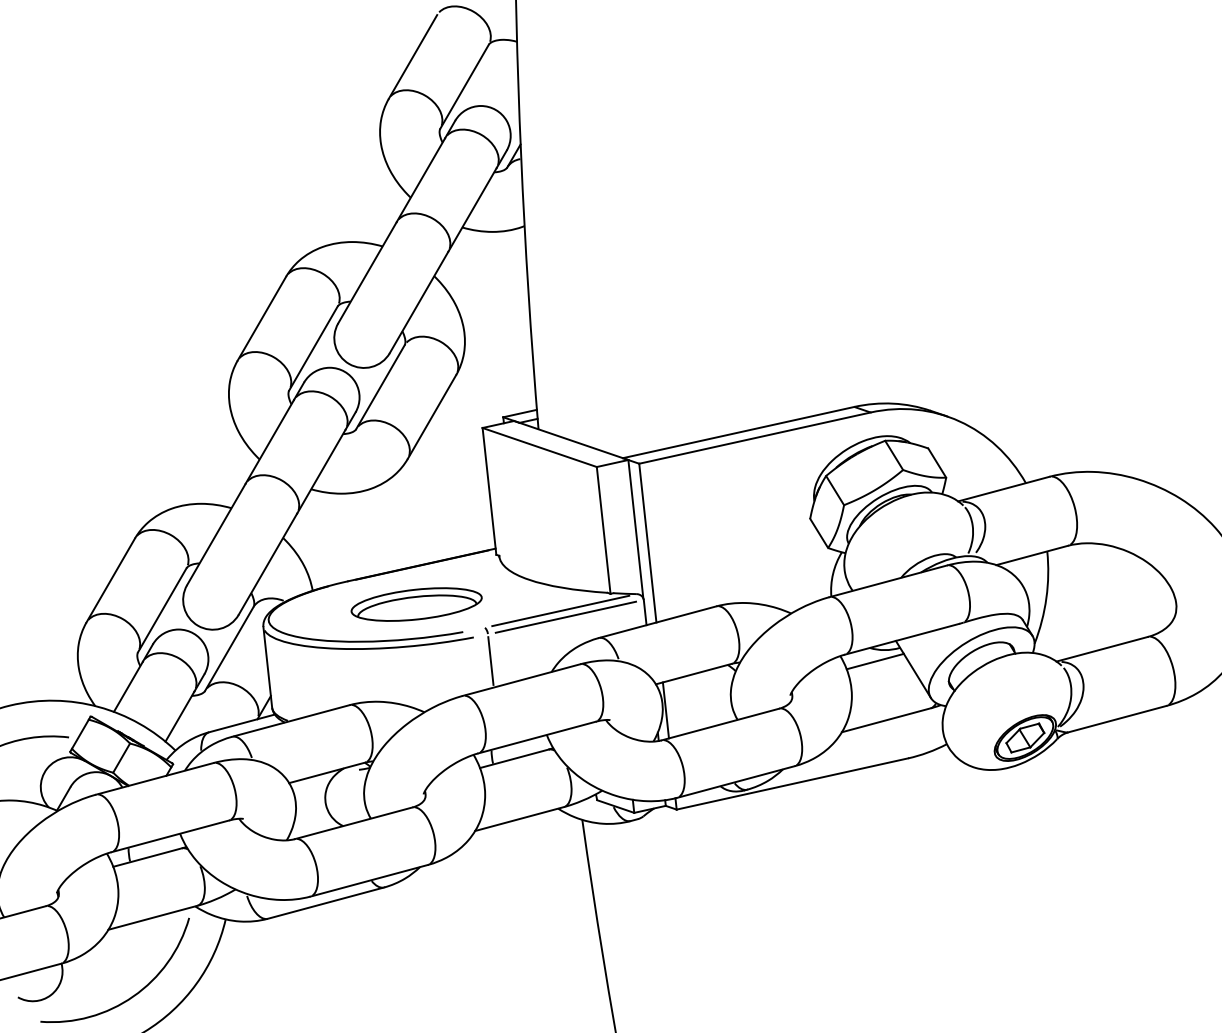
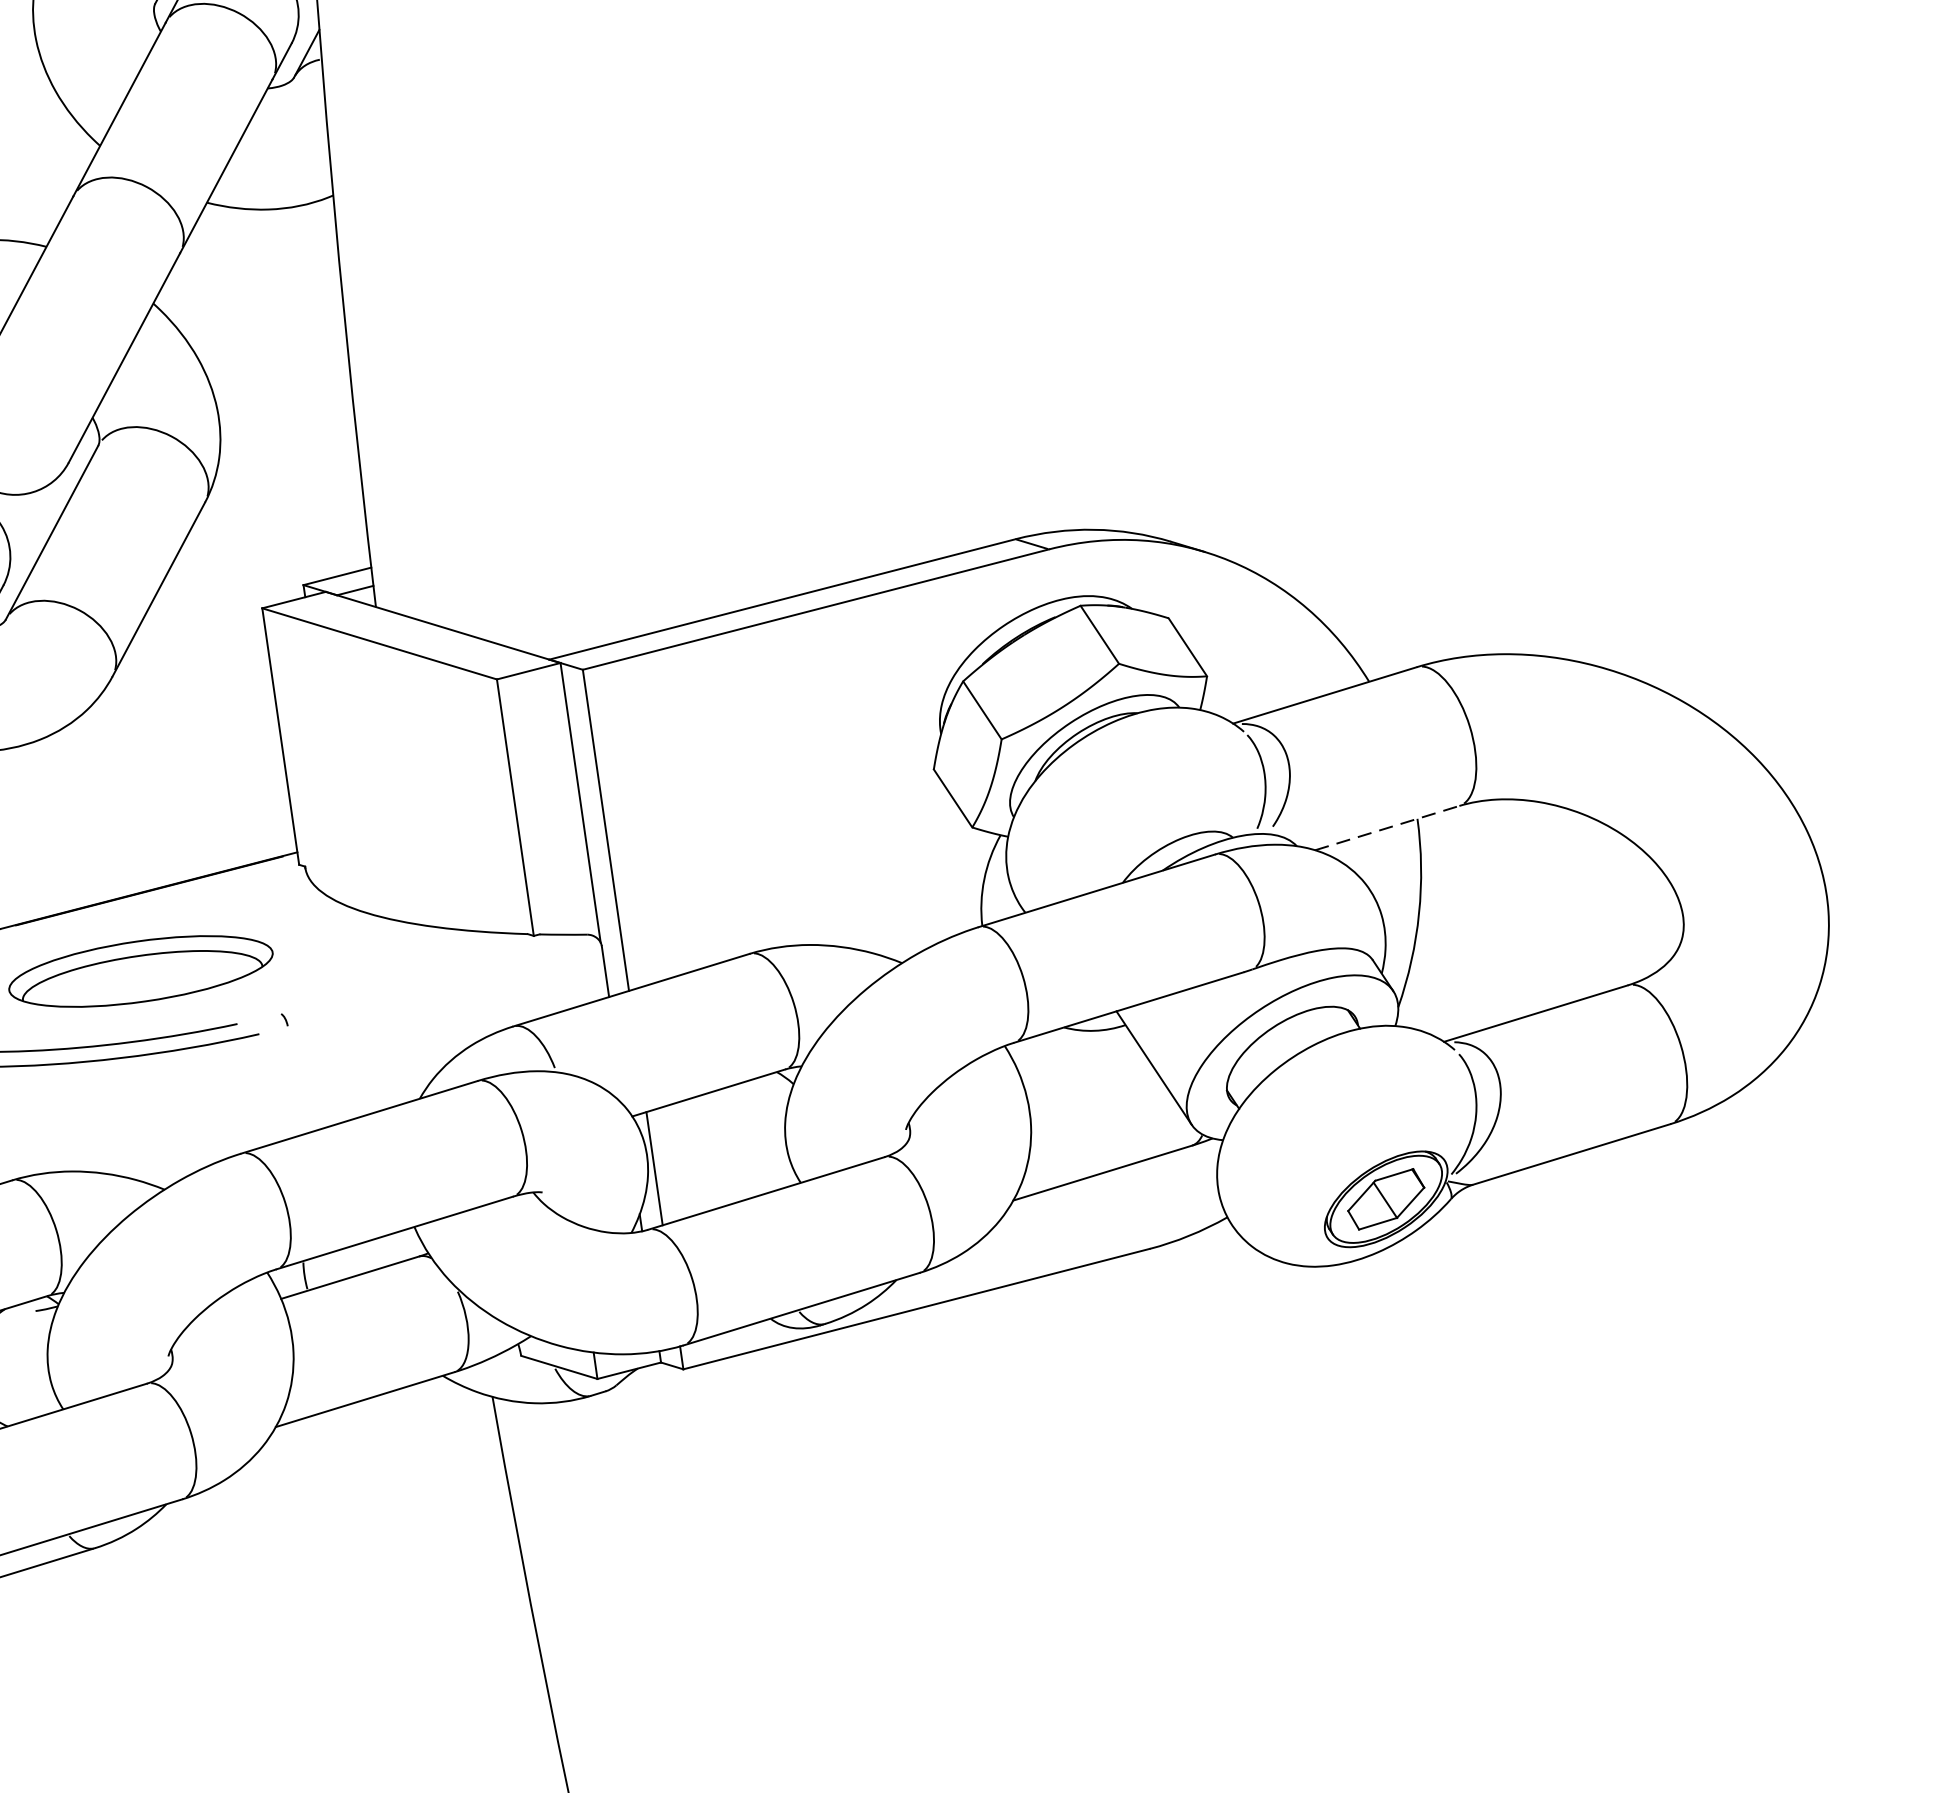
line: (1032, 555) -> (1387, 828), solid -> dashed
line: (560, 610) -> (433, 973), removed
line: (565, 616) -> (443, 985), removed
line: (490, 660) -> (294, 1079), removed
line: (874, 661) -> (1074, 1054), removed

